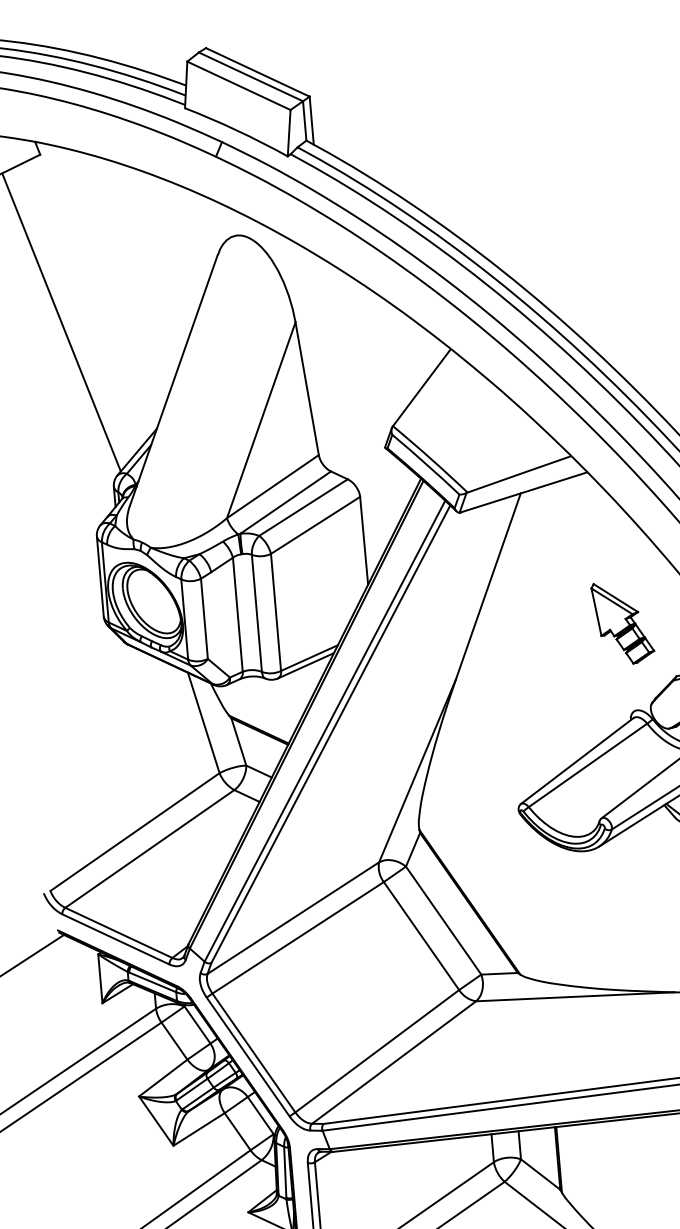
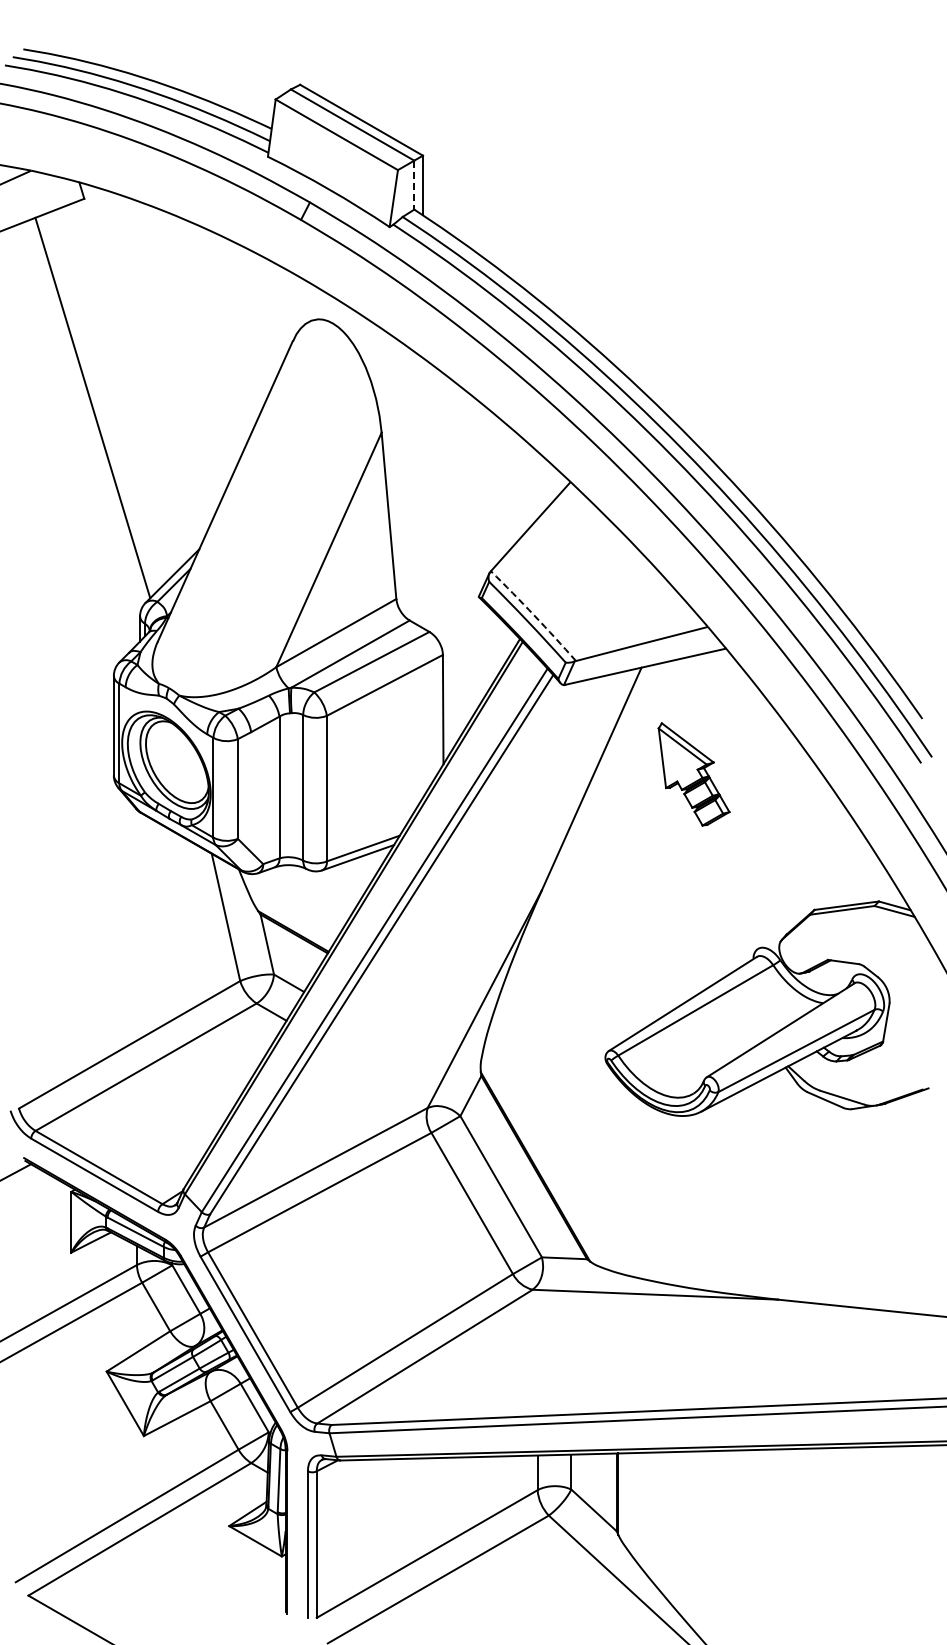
line: (304, 121) -> (414, 185), solid -> dashed
arc: (431, 458) -> (534, 615), solid -> dashed
part: (622, 623) -> (693, 774), moved

